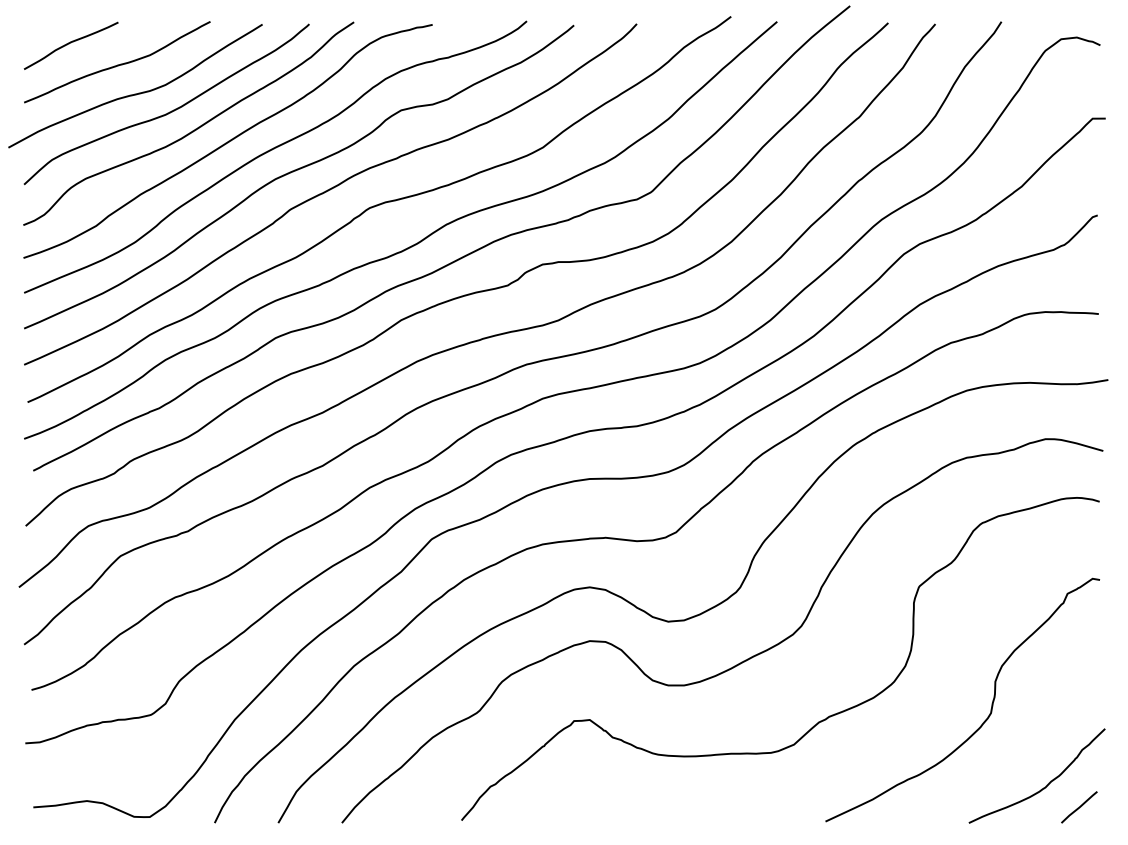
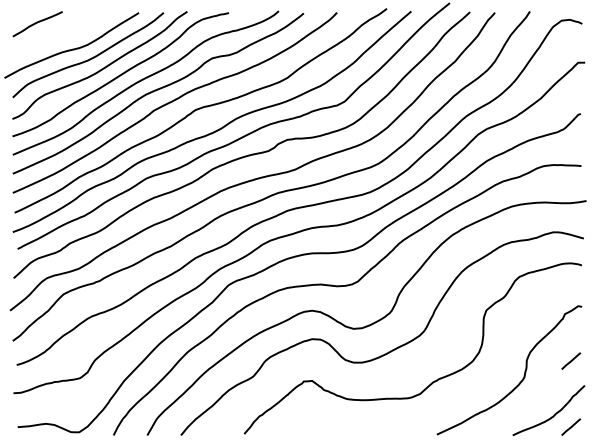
curve: (118, 63) -> (62, 33), removed
line: (1079, 681) -> (571, 360), added

